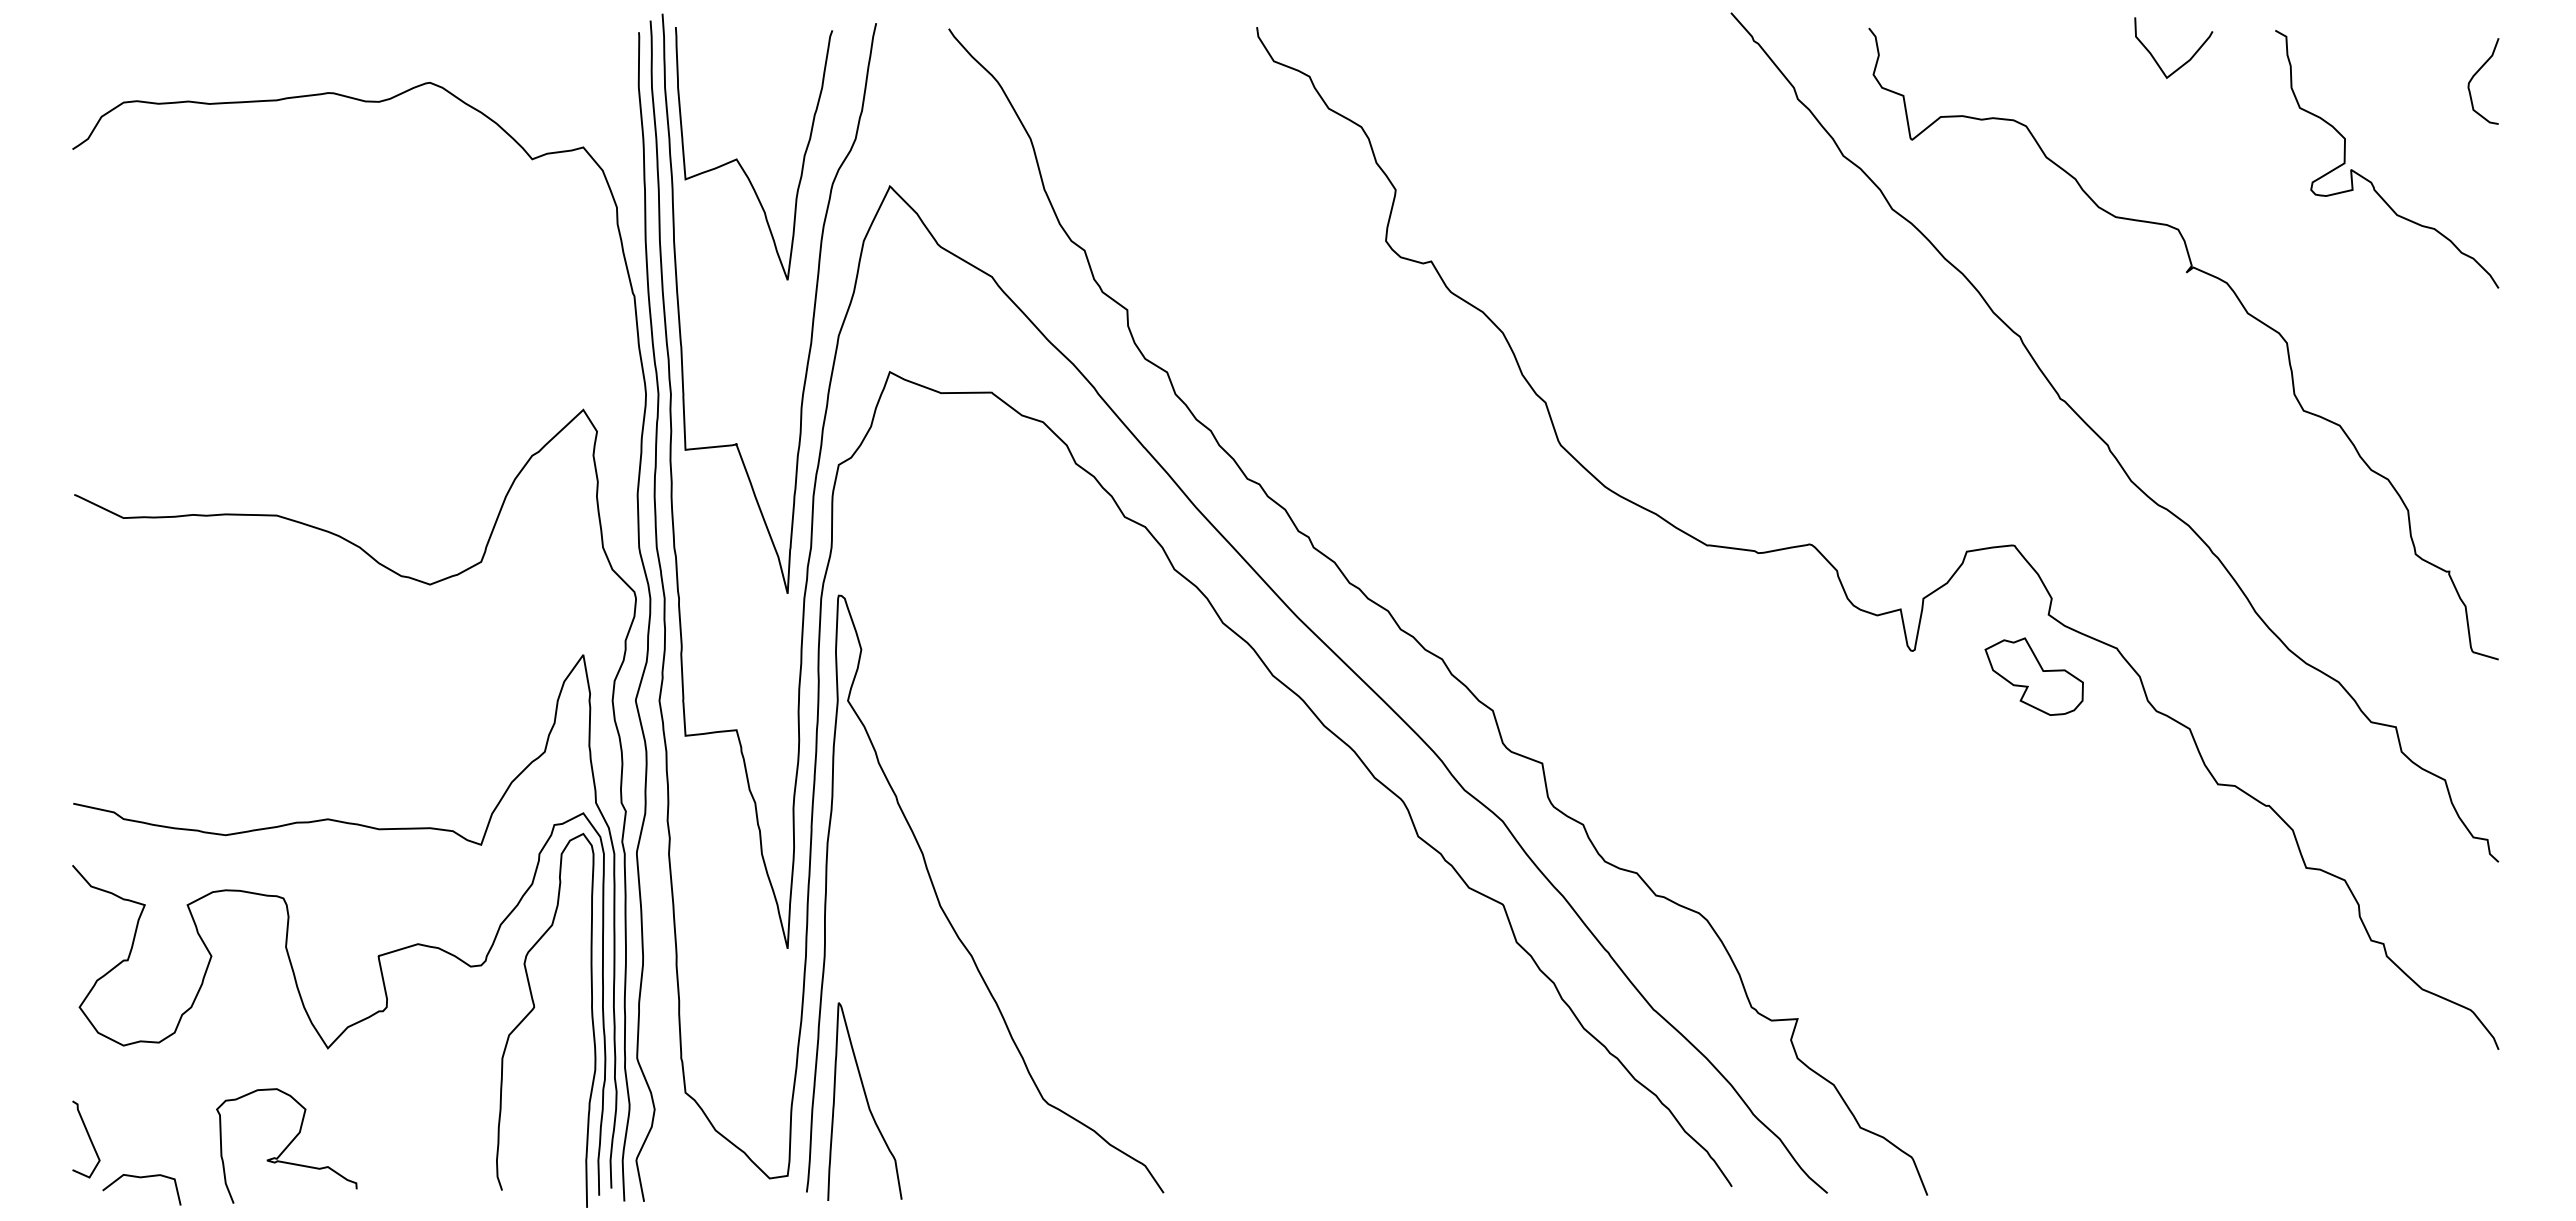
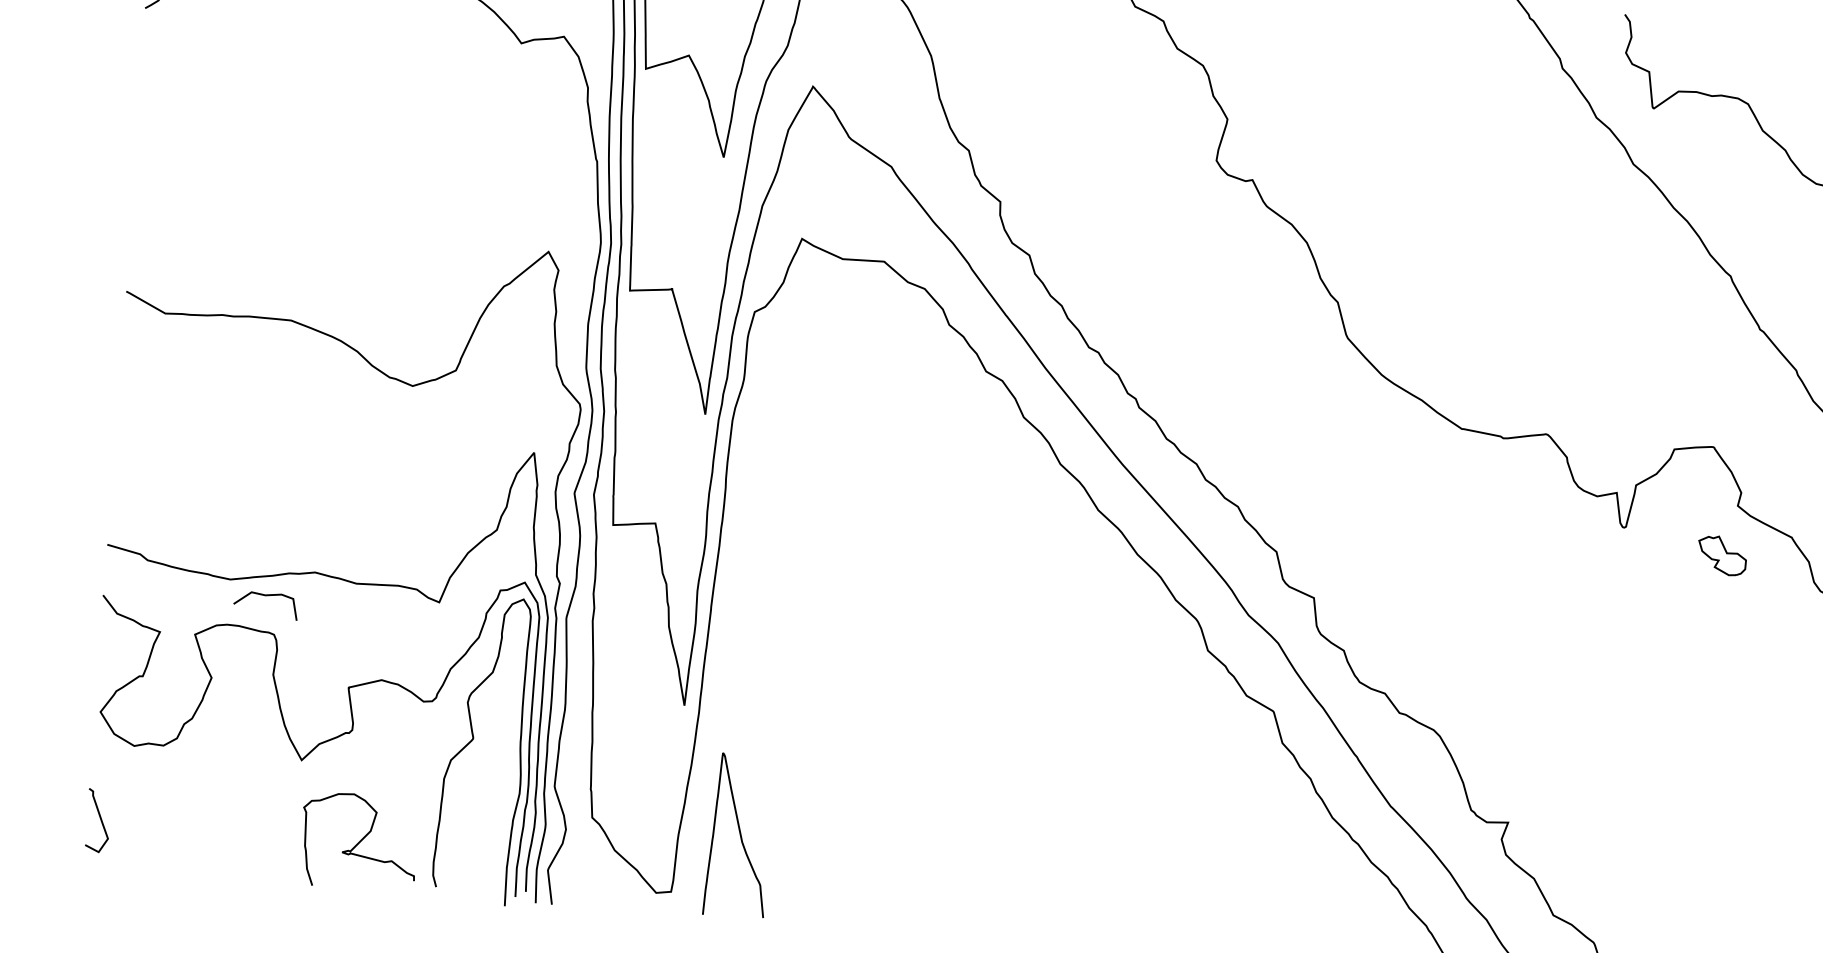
part: (2033, 676) -> (1721, 555), size x0.6
curve: (945, 912) -> (815, 685), removed
curve: (287, 1145) -> (359, 841), moved
curve: (141, 1178) -> (266, 596), moved

